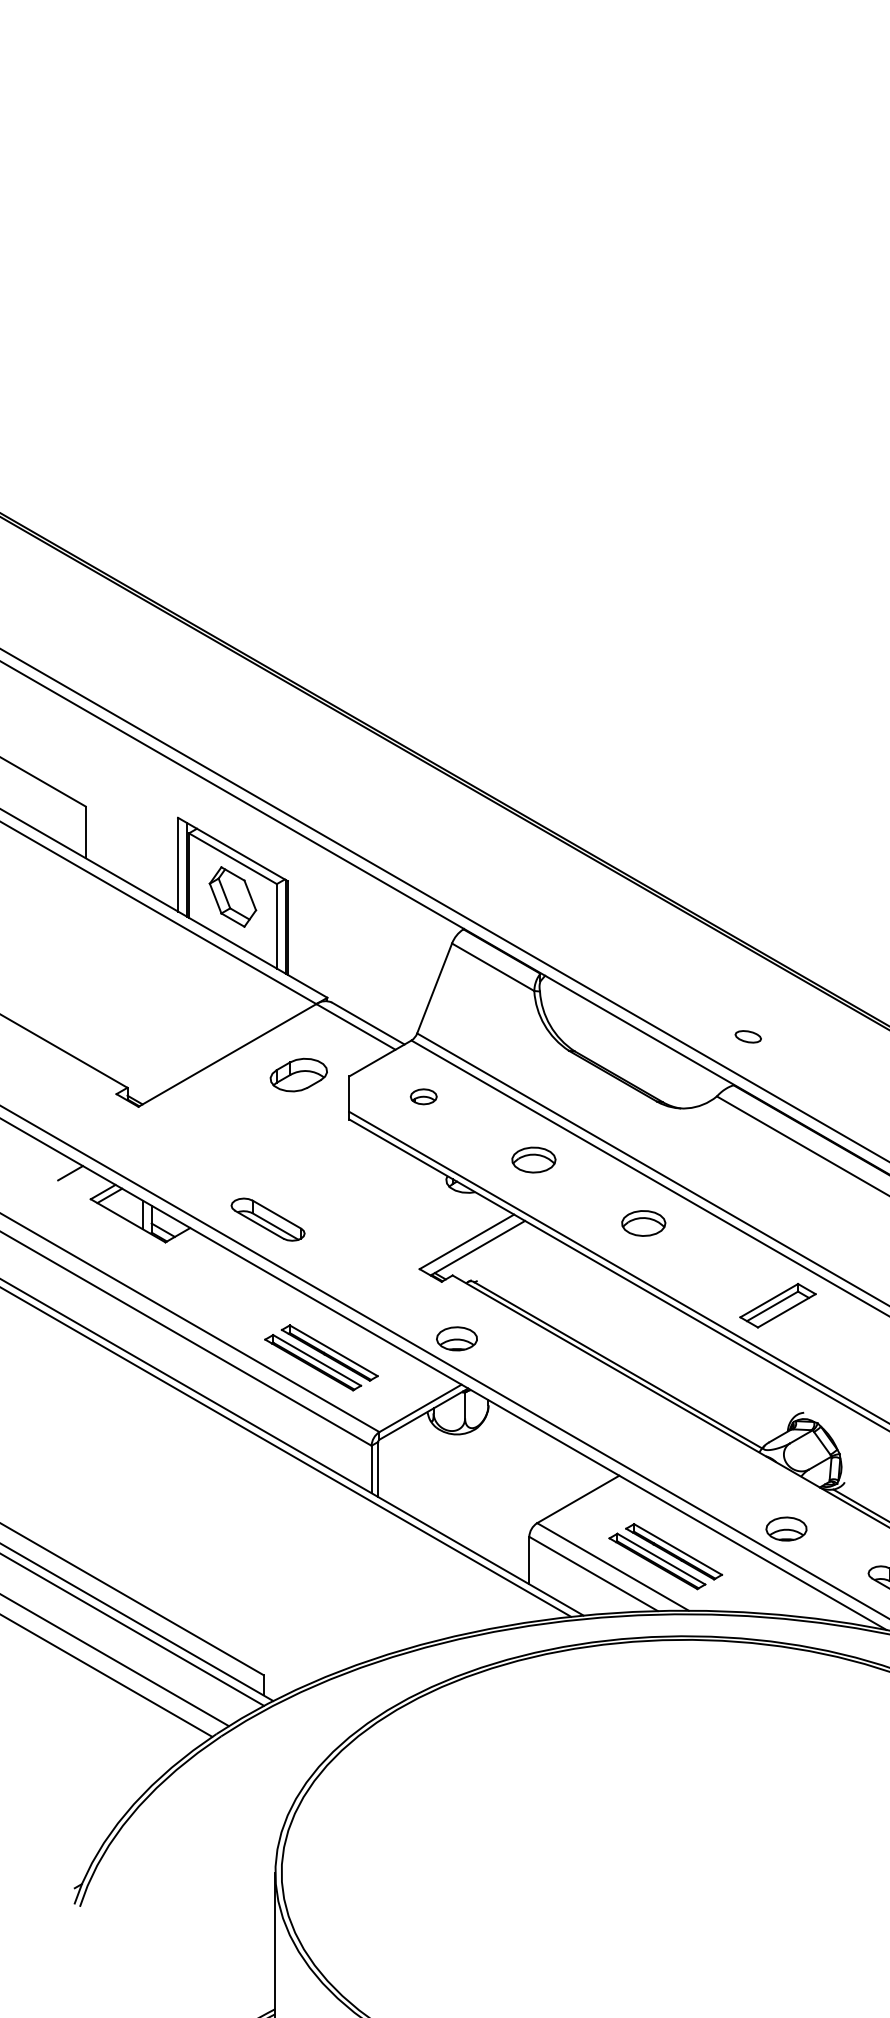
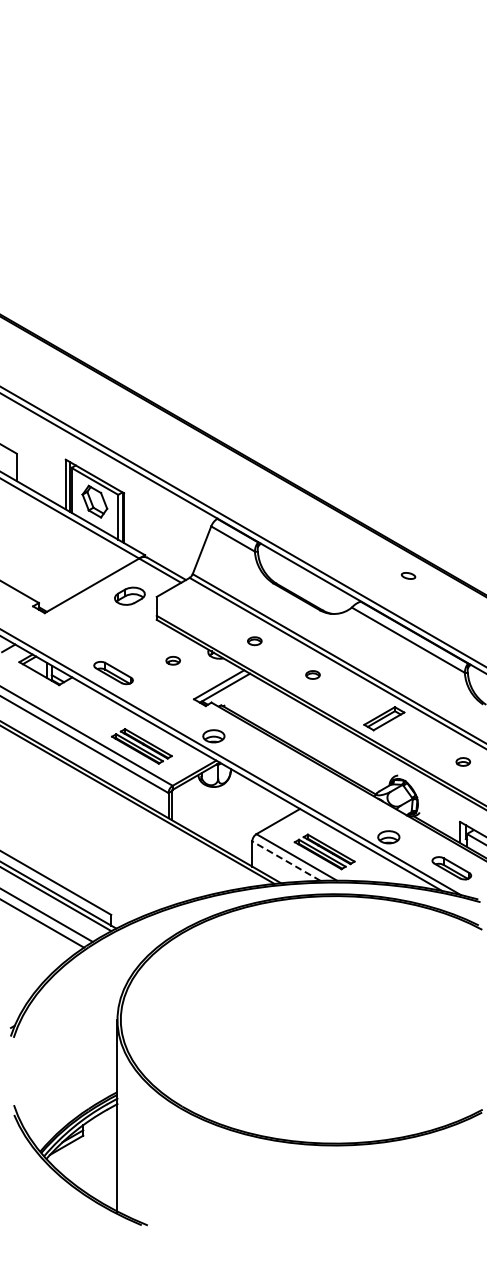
part: (748, 1035) -> (408, 575), moved
part: (422, 1096) -> (172, 660), moved
part: (533, 1158) -> (254, 640), size x0.6
part: (642, 1222) -> (312, 674), size x0.6
line: (591, 1572) -> (285, 860), solid -> dashed

